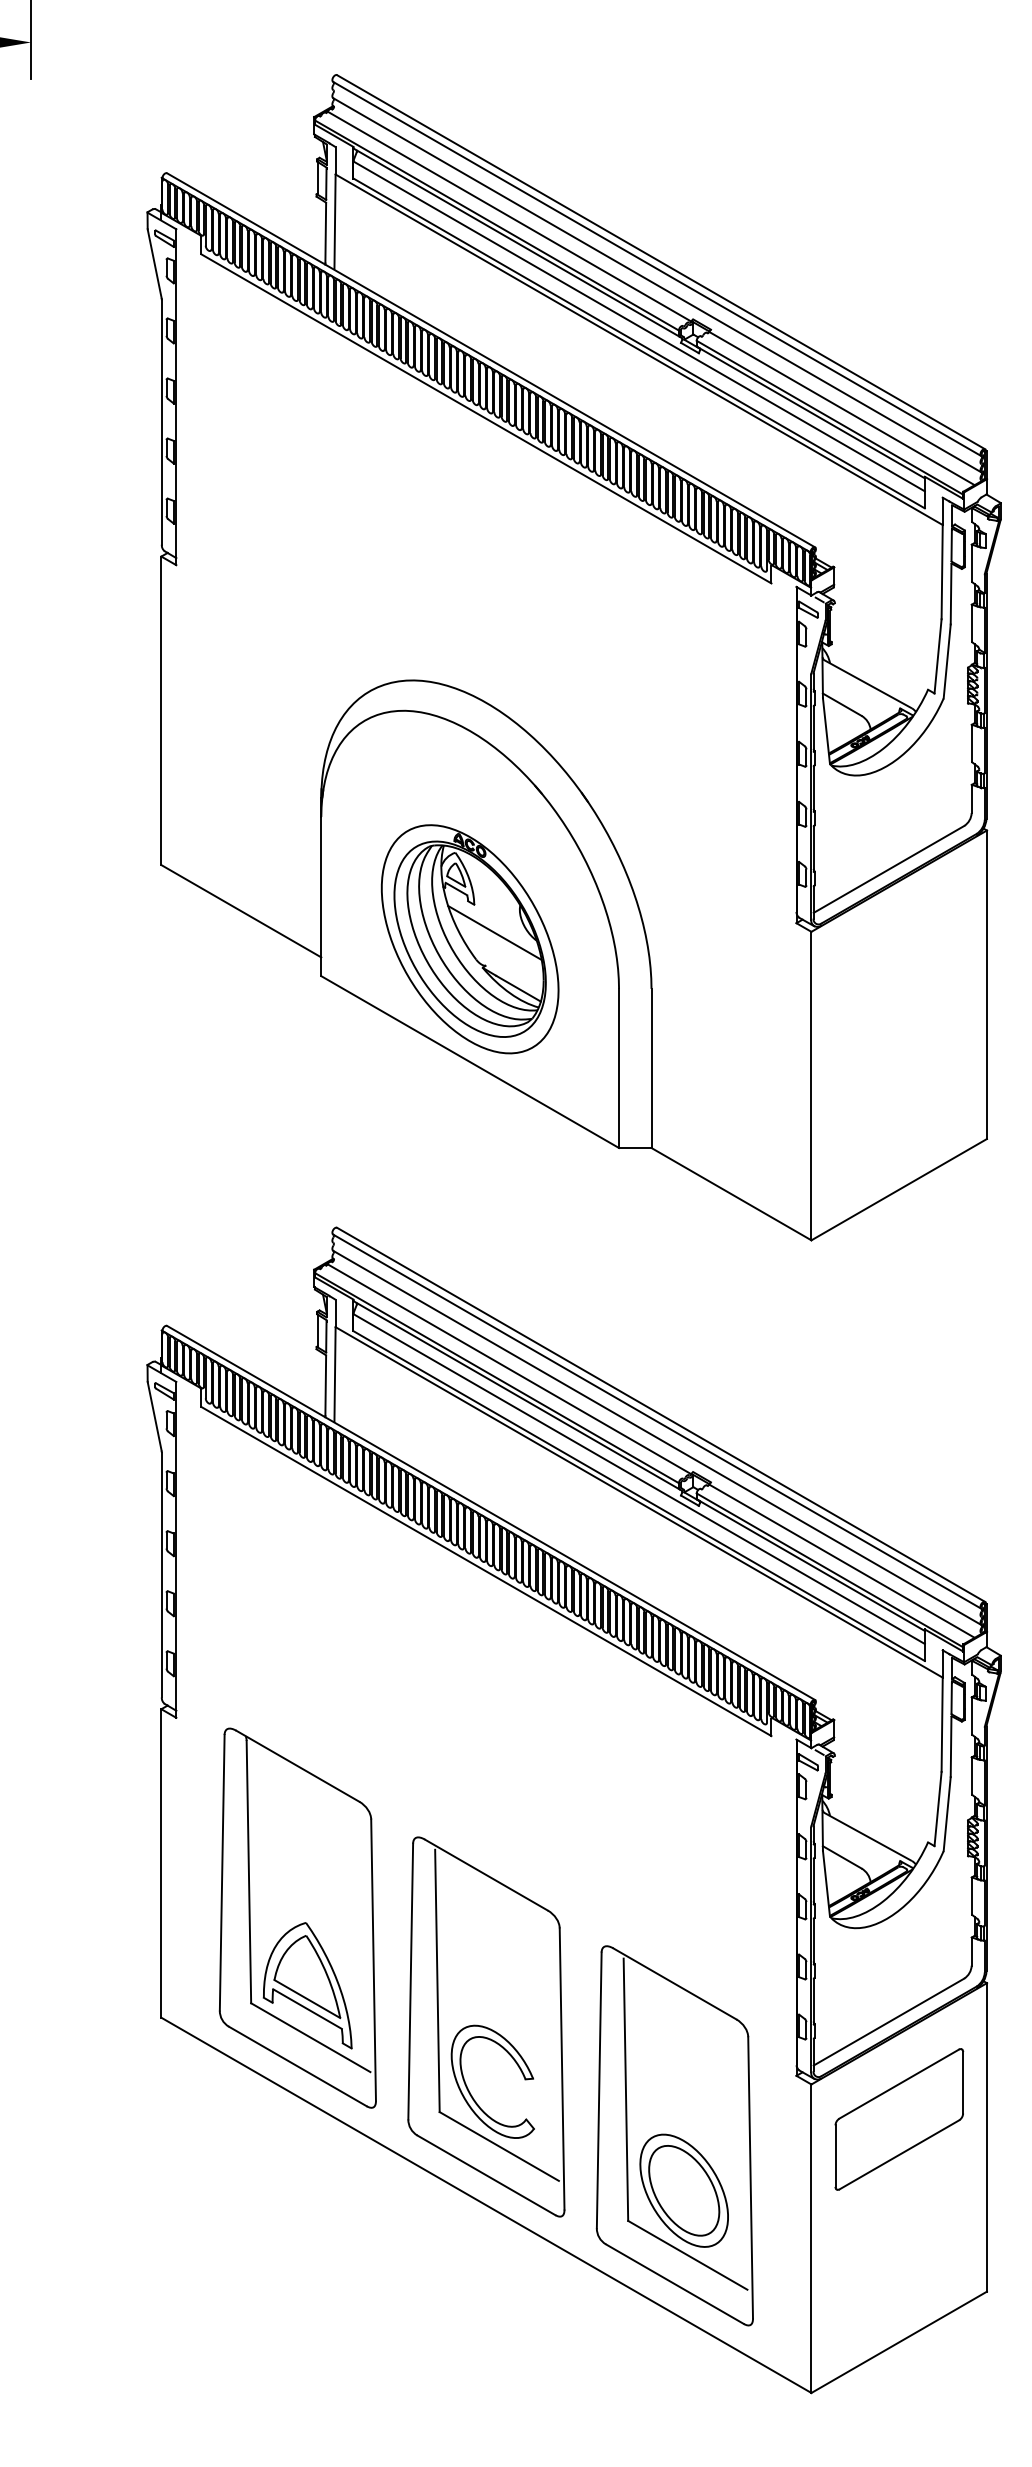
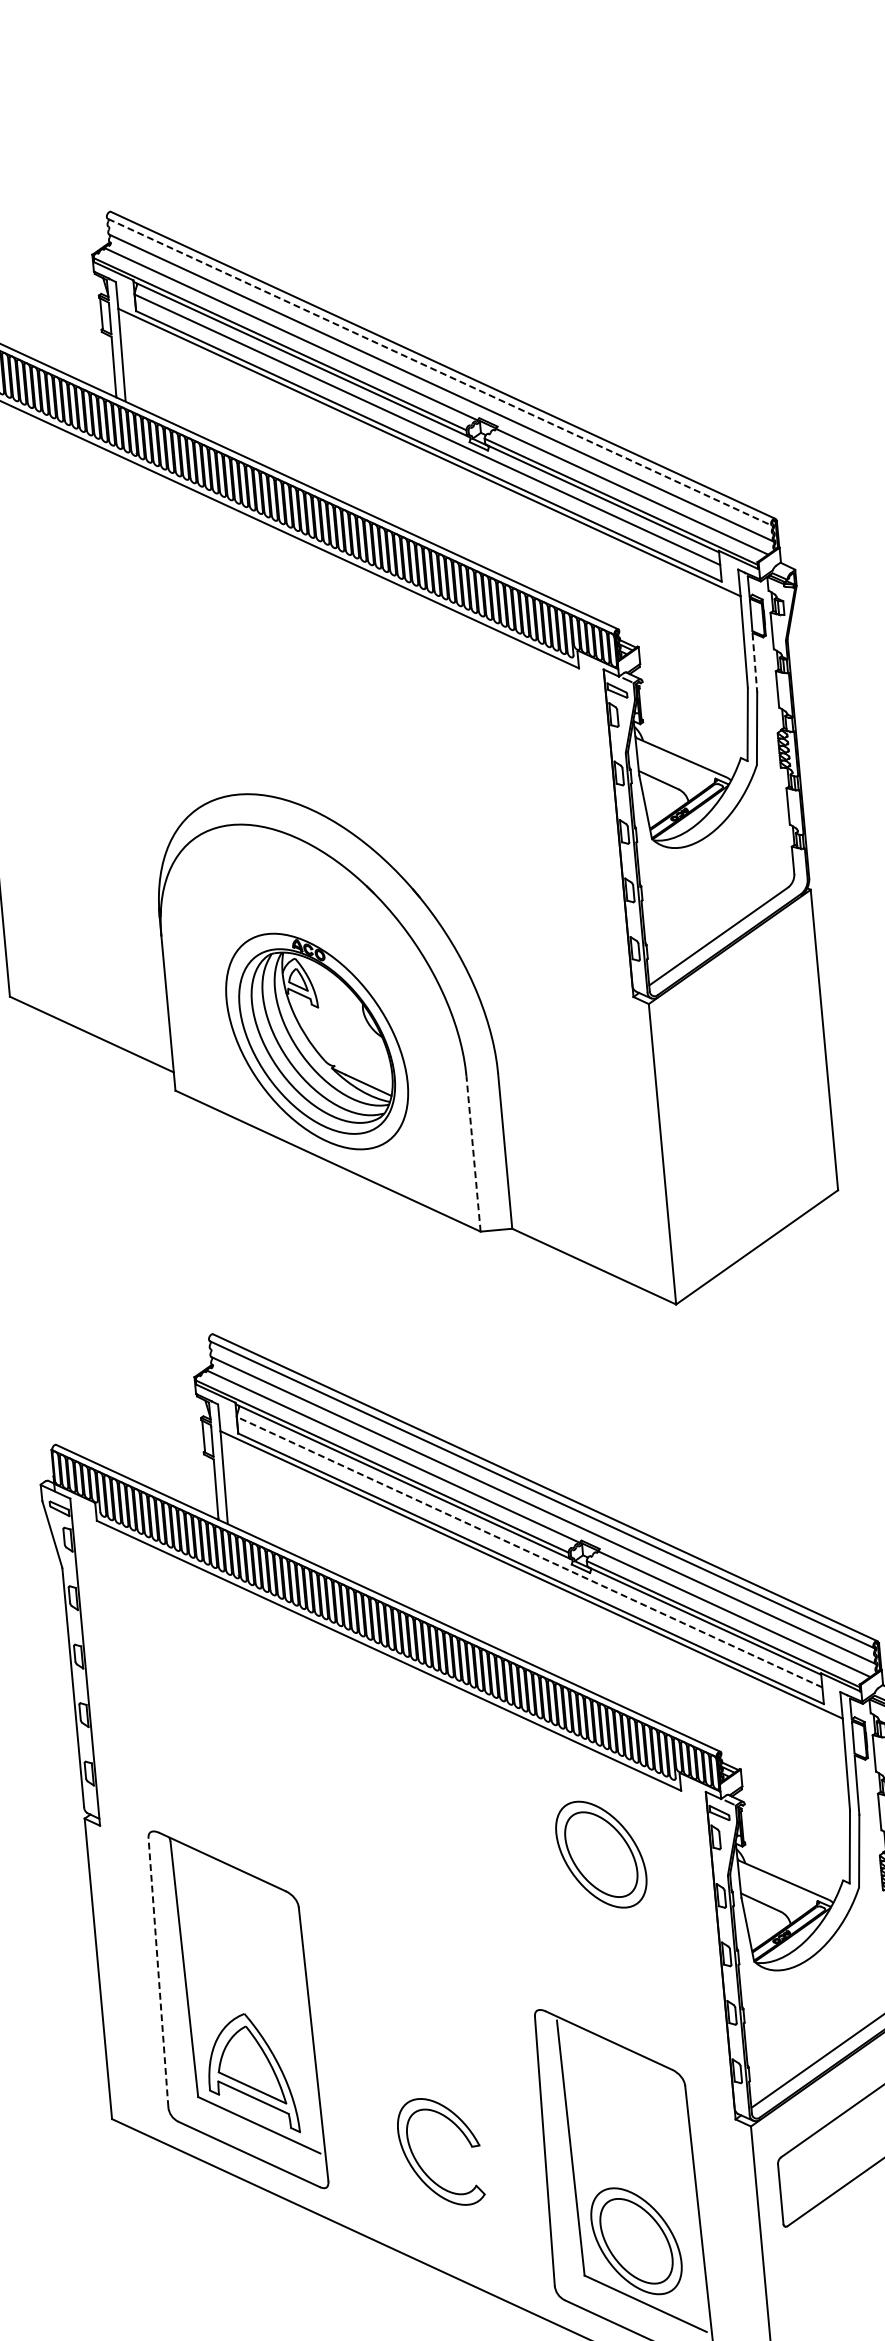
line: (657, 269) -> (440, 372), solid -> dashed
line: (951, 594) -> (755, 663), solid -> dashed
line: (494, 932) -> (340, 1032), removed
line: (619, 1068) -> (474, 1154), solid -> dashed
line: (639, 1479) -> (529, 1552), solid -> dashed
part: (683, 1793) -> (600, 1854), added
line: (222, 1872) -> (158, 1972), solid -> dashed
part: (486, 2026) -> (429, 2098), removed

